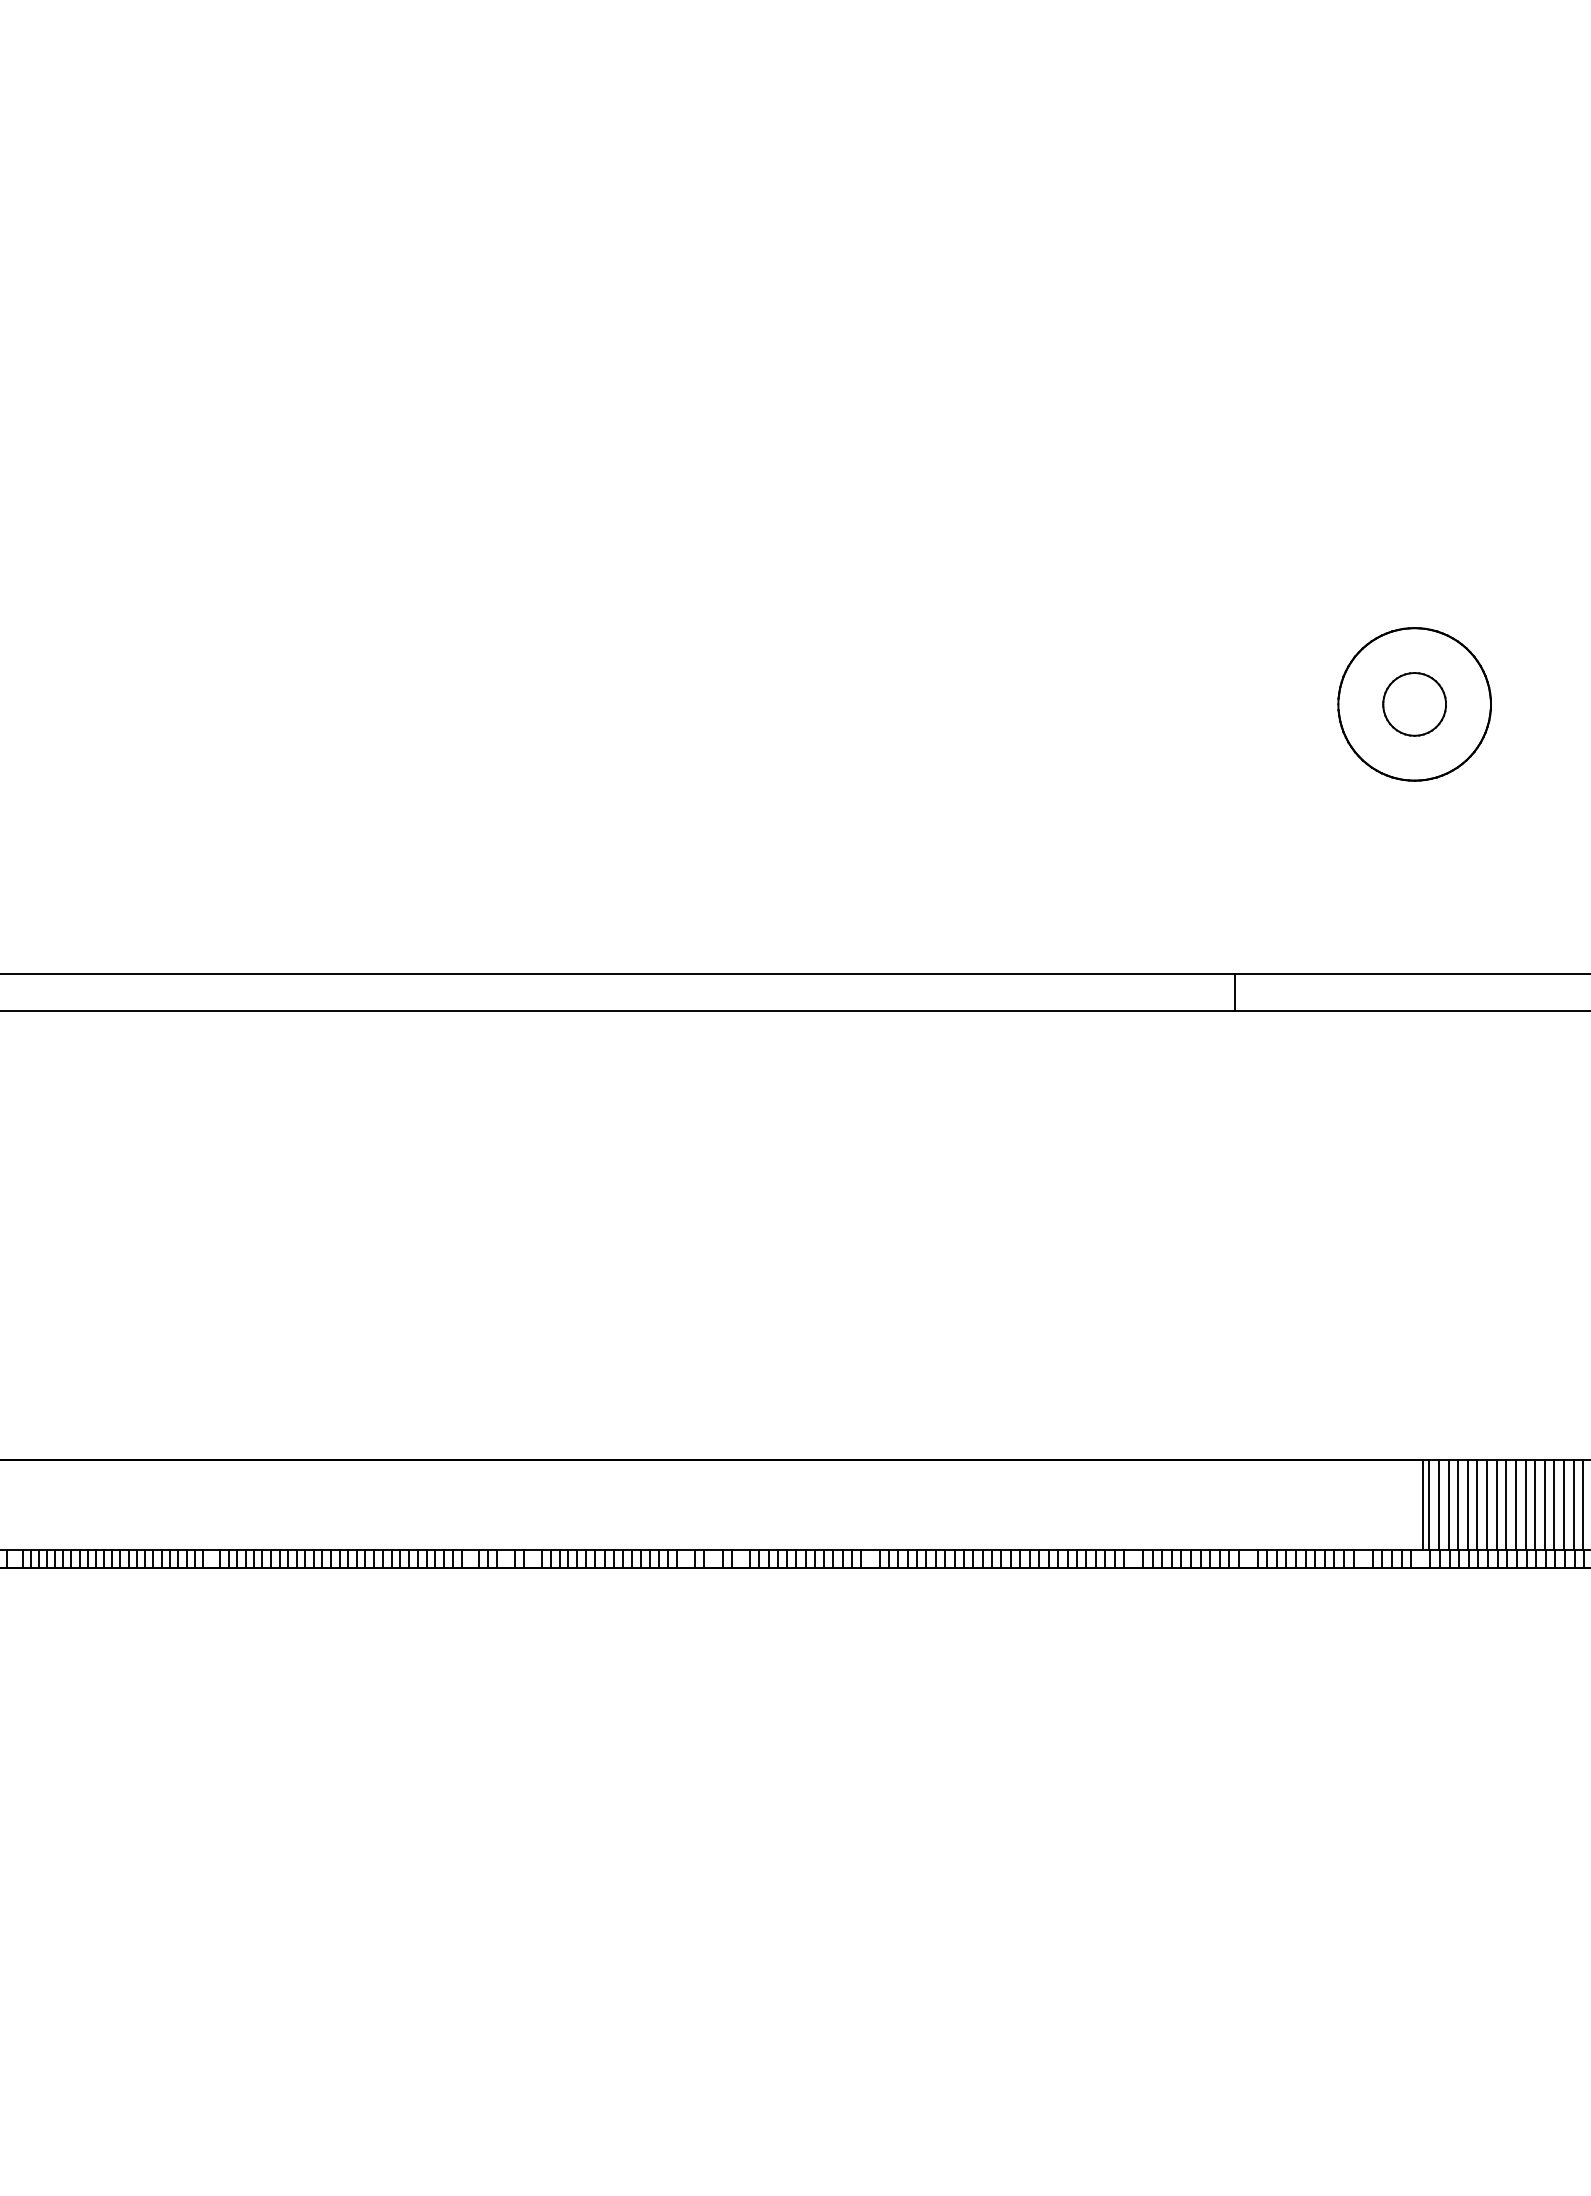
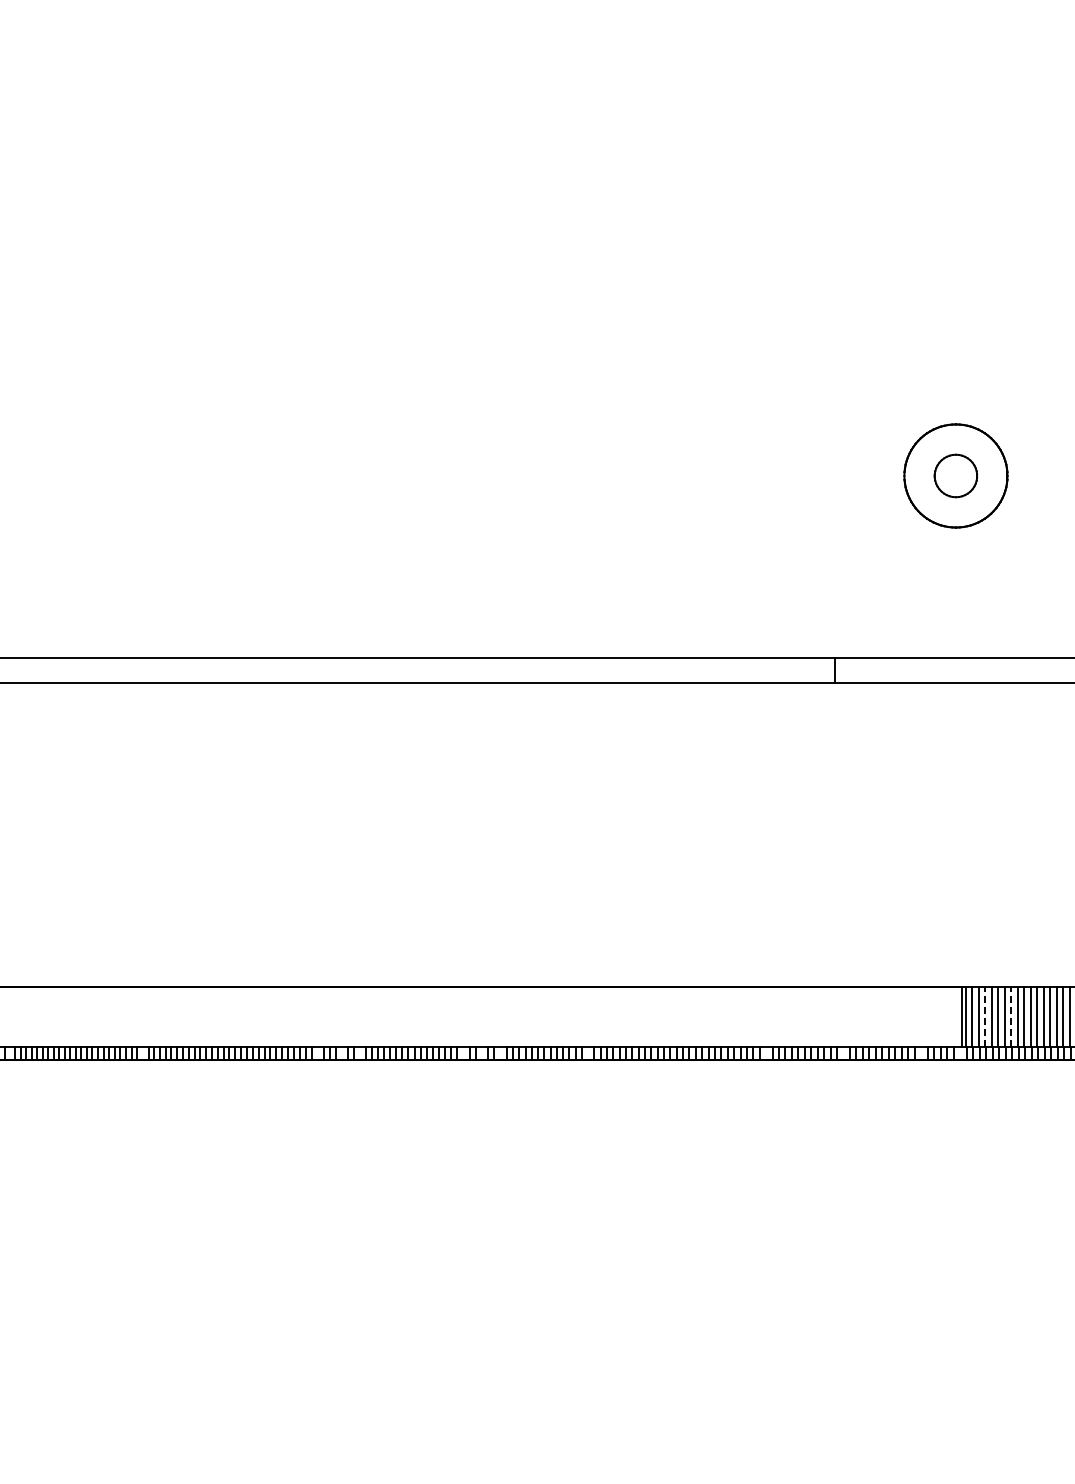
line: (1458, 1504) -> (985, 1016), solid -> dashed
line: (1496, 1504) -> (1011, 1016), solid -> dashed

